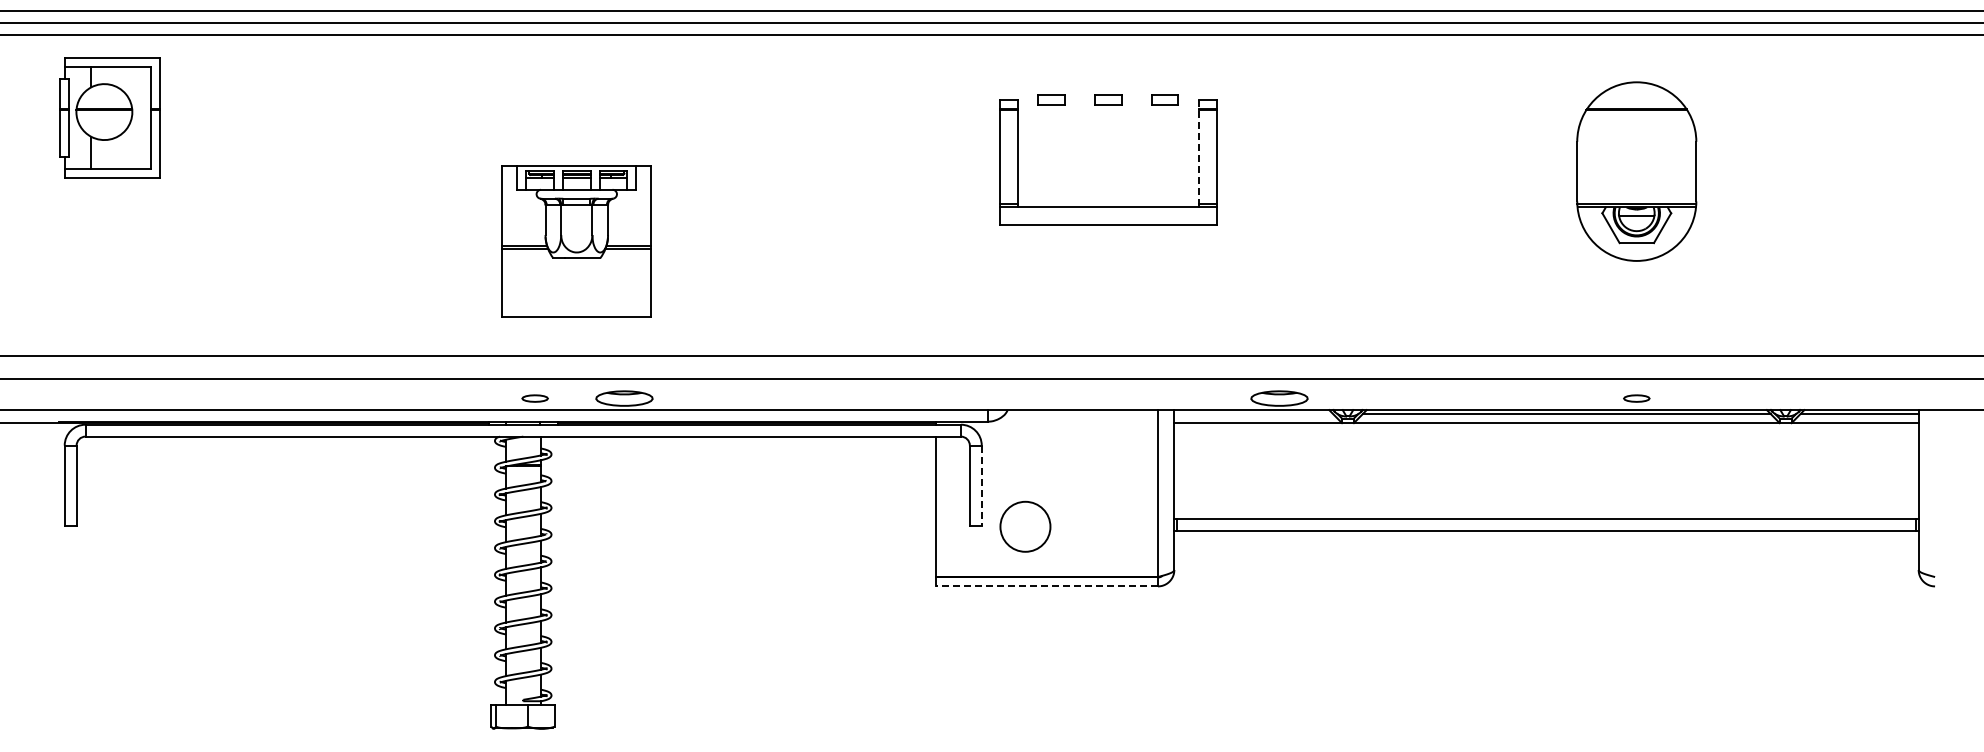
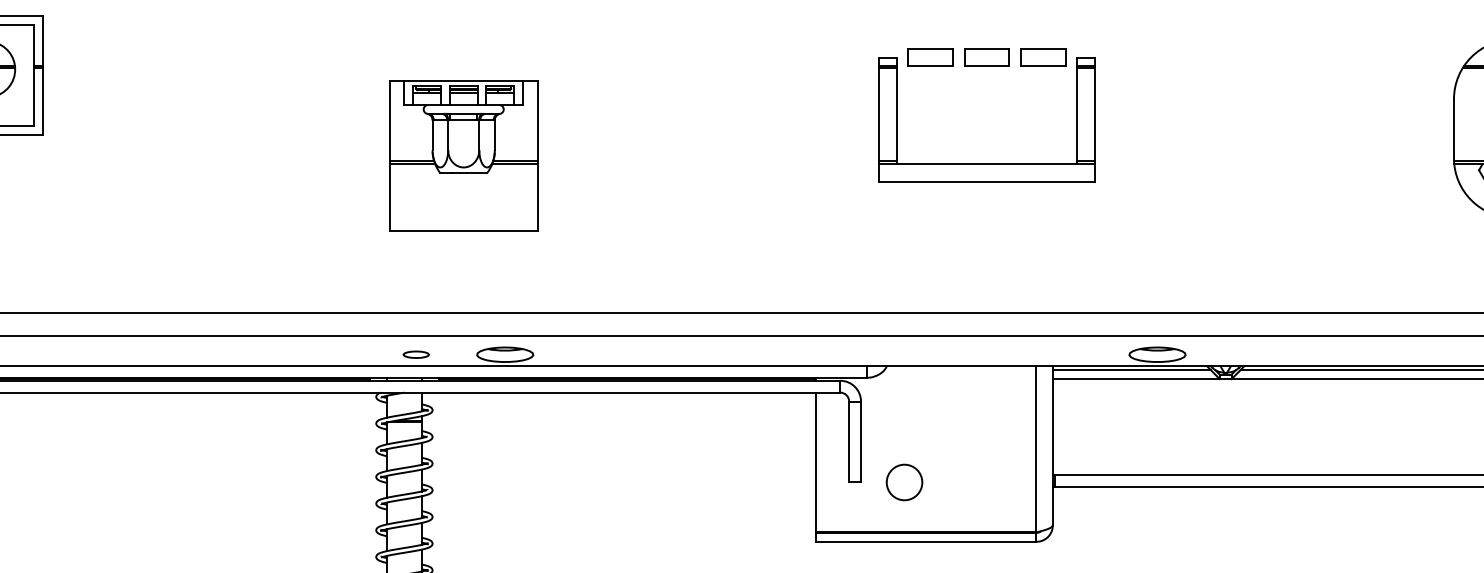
part: (1051, 99) -> (930, 56), size x1.67
part: (1108, 99) -> (987, 56), size x1.67
part: (1164, 99) -> (1042, 56), size x1.67
line: (1199, 153) -> (1077, 110), dashed -> solid
part: (576, 241) -> (463, 156), moved
line: (1253, 414) -> (1131, 370), added
line: (981, 486) -> (860, 442), dashed -> solid
circle: (1025, 526) -> (904, 482), size x0.71
line: (1047, 586) -> (926, 541), dashed -> solid

